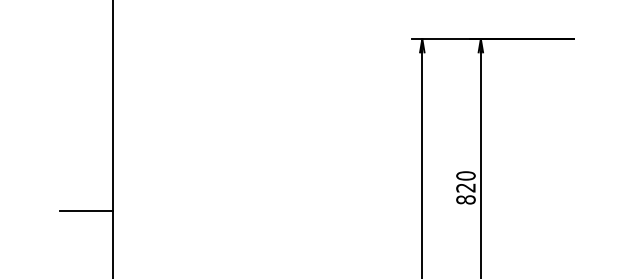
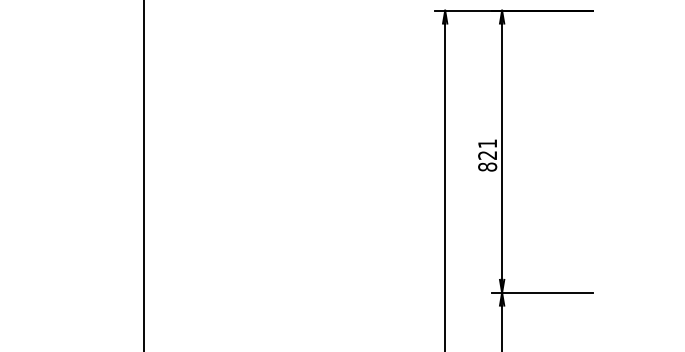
text: (465, 175) -> (487, 143), 820 -> 821
line: (86, 210) -> (118, 177), removed

